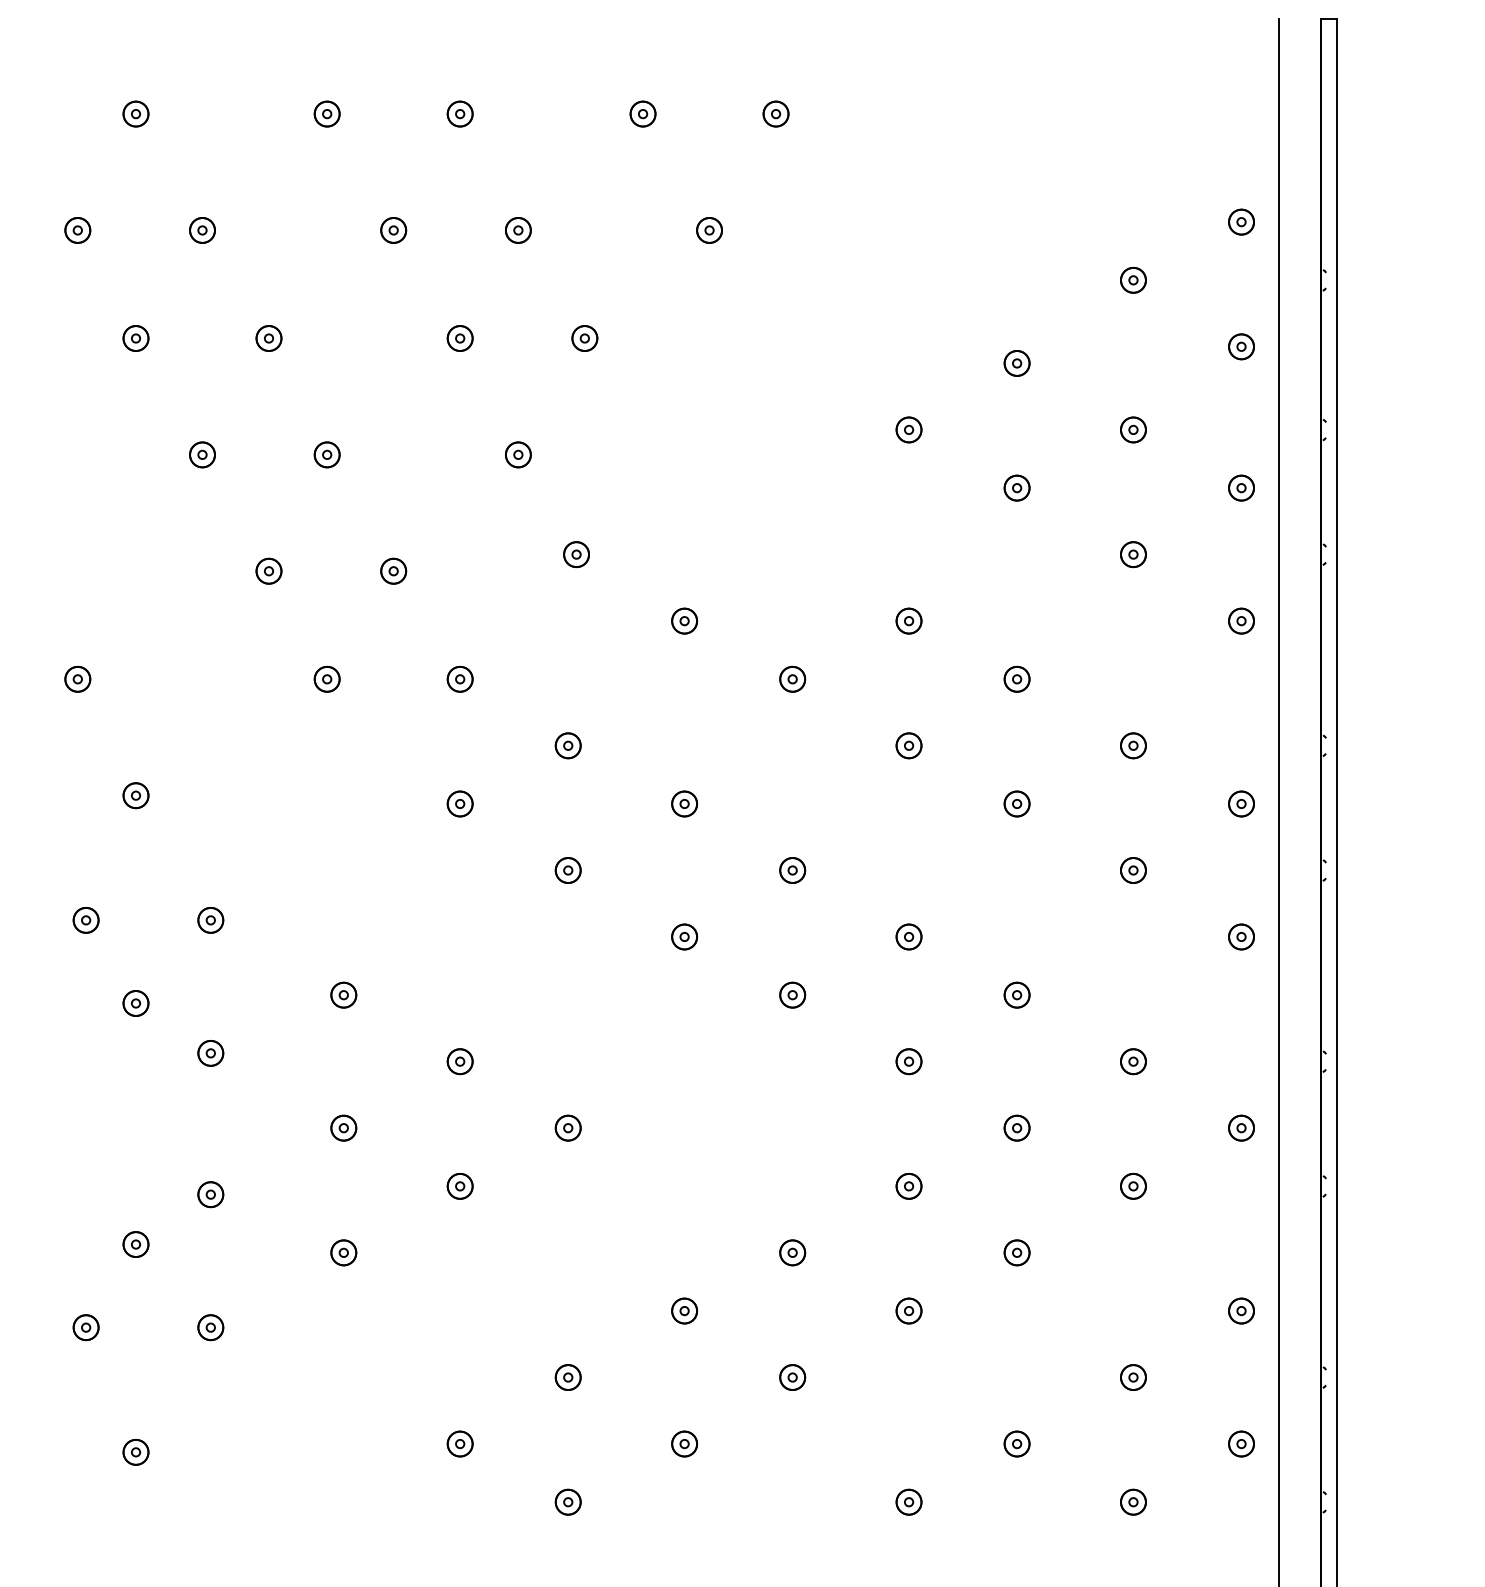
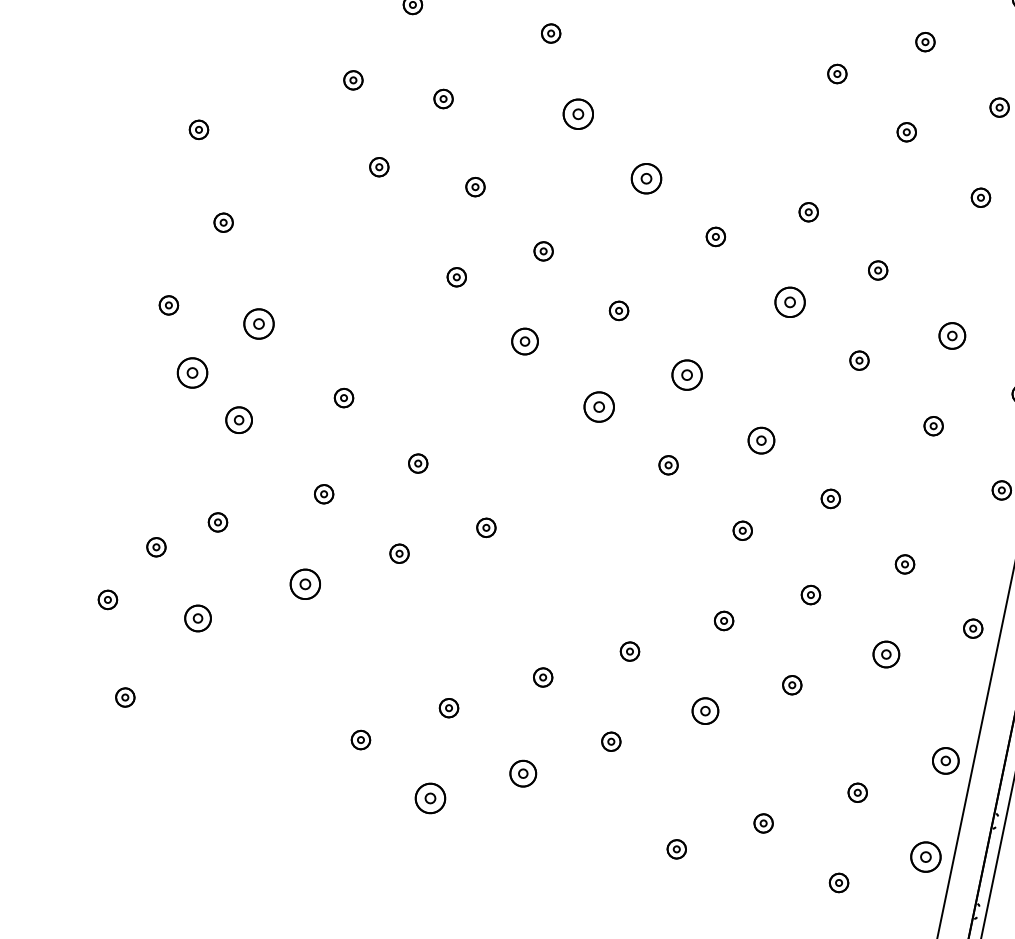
part: (576, 554) -> (578, 114), size x1.6
part: (684, 620) -> (646, 178), size x1.6
part: (908, 745) -> (789, 302), size x1.6
part: (1133, 745) -> (952, 335), size x1.4
part: (567, 870) -> (524, 341), size x1.4
part: (792, 870) -> (687, 375), size x1.6
part: (210, 920) -> (258, 324), size x1.6
part: (684, 936) -> (599, 406), size x1.6
part: (908, 936) -> (761, 440), size x1.4
part: (135, 1003) -> (192, 372), size x1.6
part: (210, 1053) -> (238, 420), size x1.4
part: (1133, 1186) -> (886, 654), size x1.4
part: (343, 1252) -> (305, 584), size x1.6
part: (908, 1310) -> (705, 710), size x1.4
part: (1241, 1310) -> (945, 760), size x1.4
part: (210, 1327) -> (197, 618), size x1.4
part: (684, 1443) -> (523, 773), size x1.4
part: (1241, 1443) -> (925, 856), size x1.6
part: (567, 1501) -> (429, 797), size x1.6

